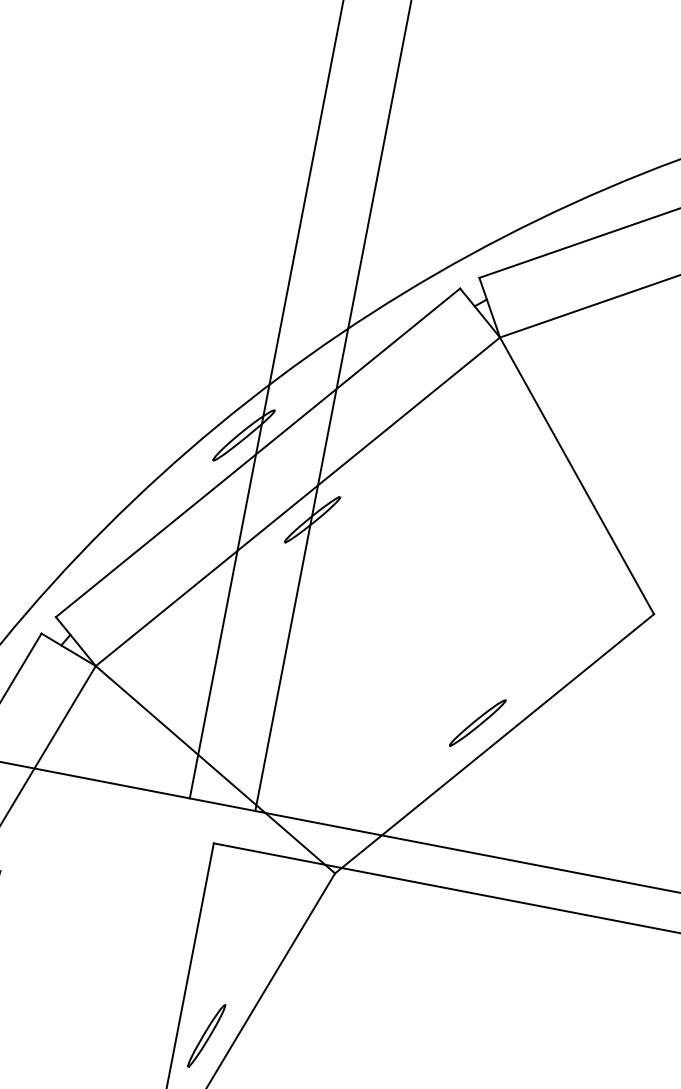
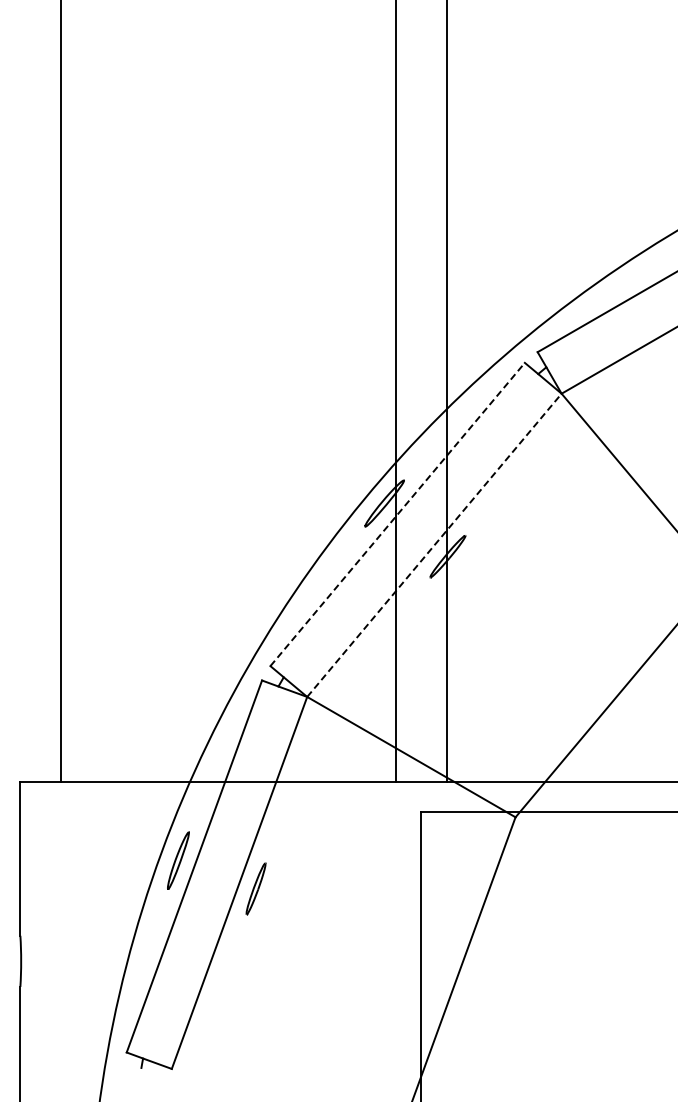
line: (257, 452) -> (397, 514), solid -> dashed
line: (297, 502) -> (434, 545), solid -> dashed
part: (477, 722) -> (600, 684), removed
part: (206, 1035) -> (442, 956), removed

